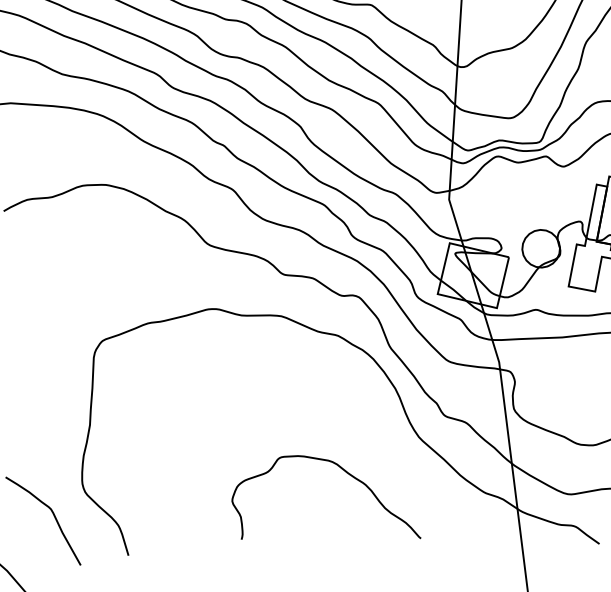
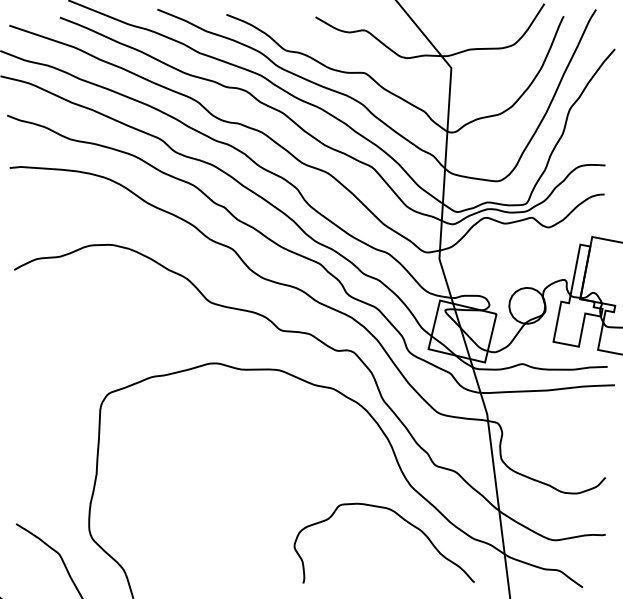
curve: (346, 473) -> (403, 520), moved

